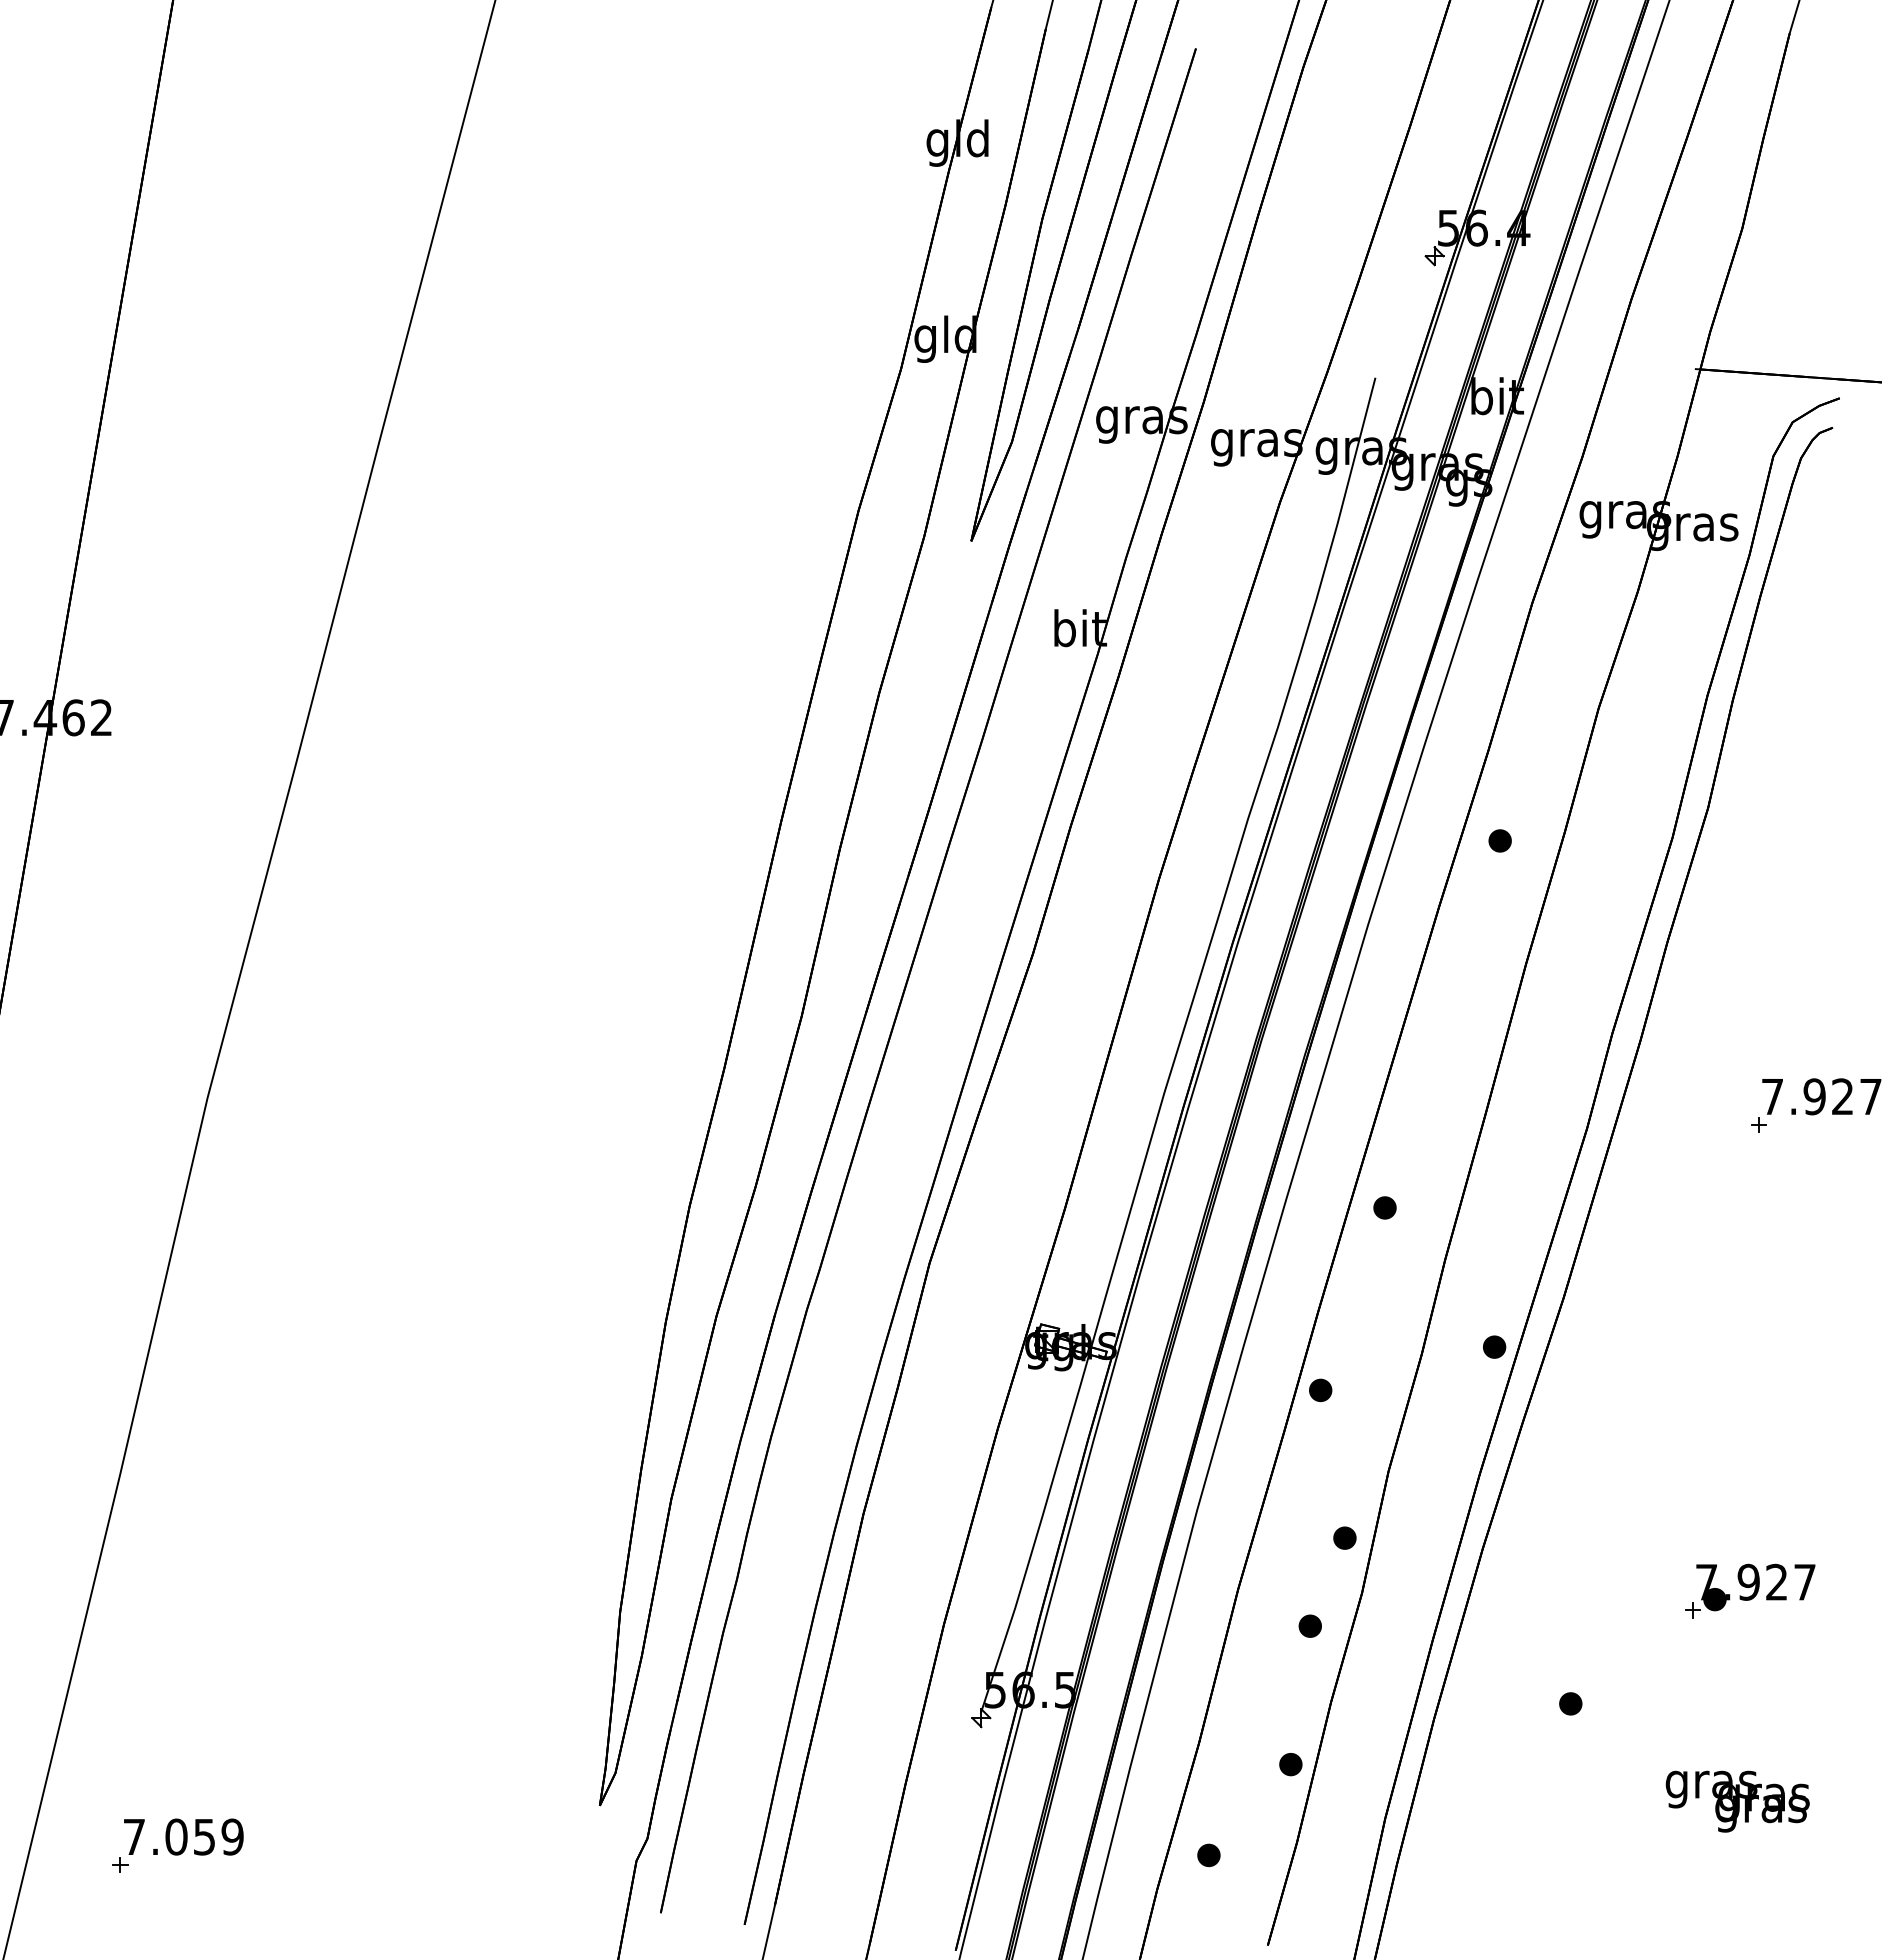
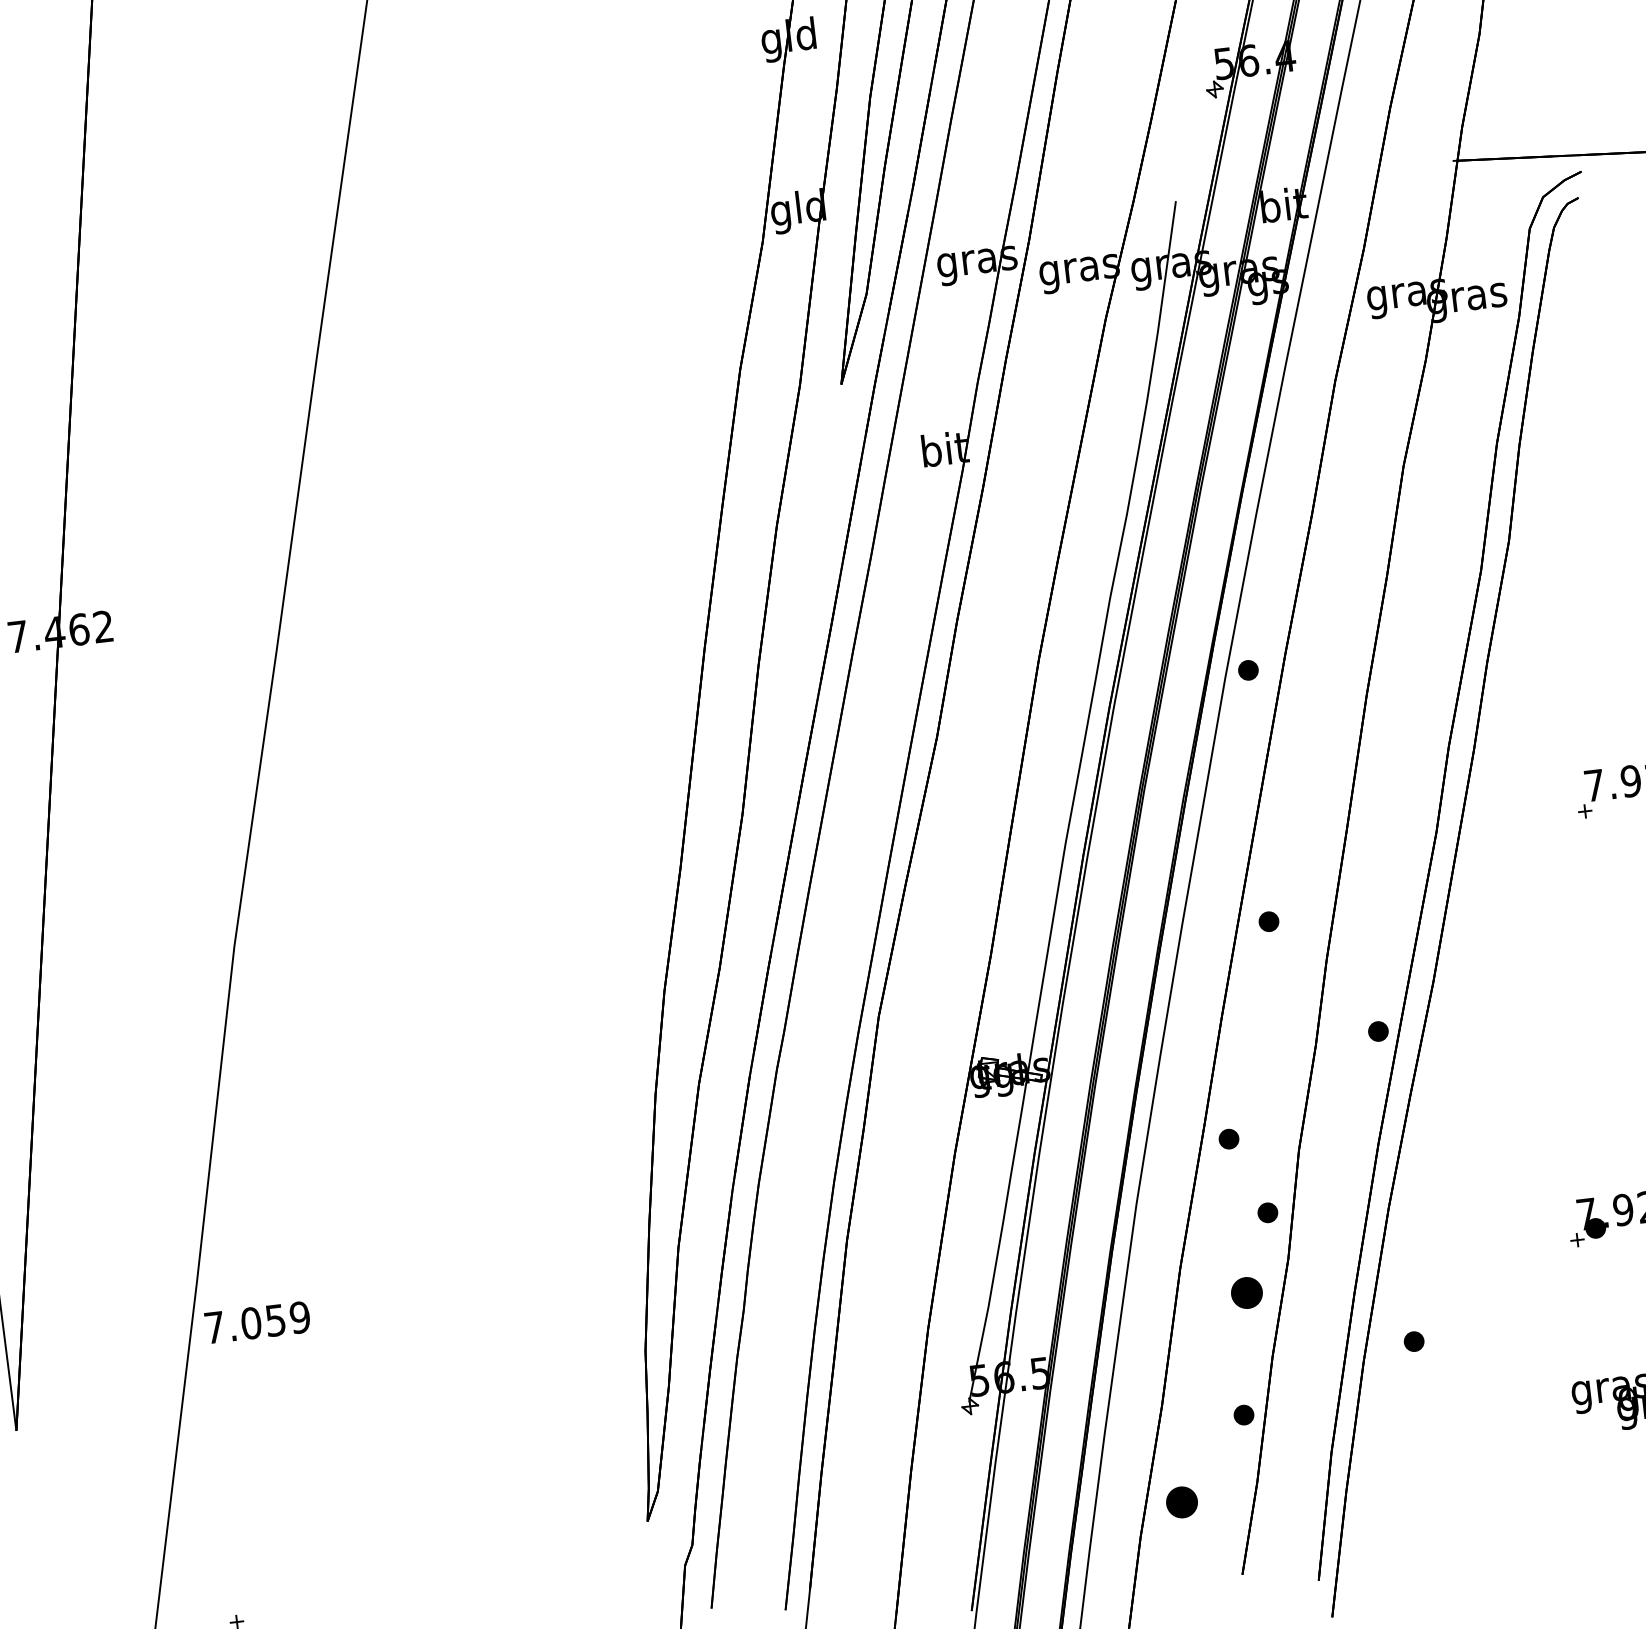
part: (1499, 840) -> (1247, 670), moved
part: (1320, 1389) -> (1228, 1138), moved
part: (1309, 1625) -> (1245, 1292), size x1.6
part: (1570, 1703) -> (1413, 1341), moved
text: (183, 1836) -> (257, 1322), moved
part: (1208, 1855) -> (1181, 1502), size x1.6

